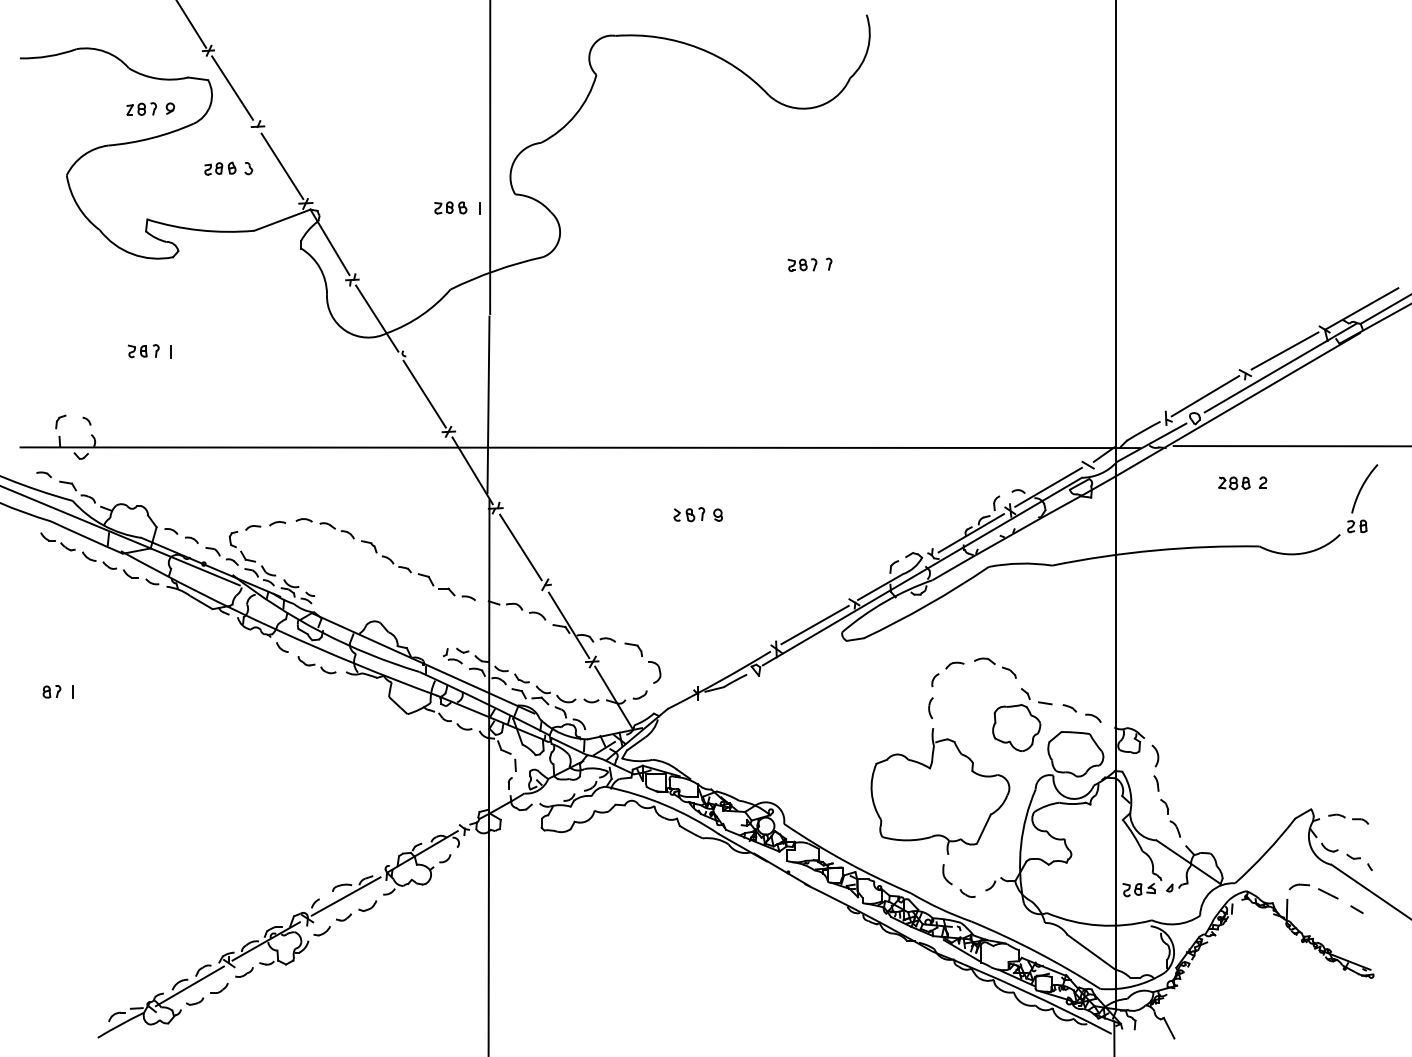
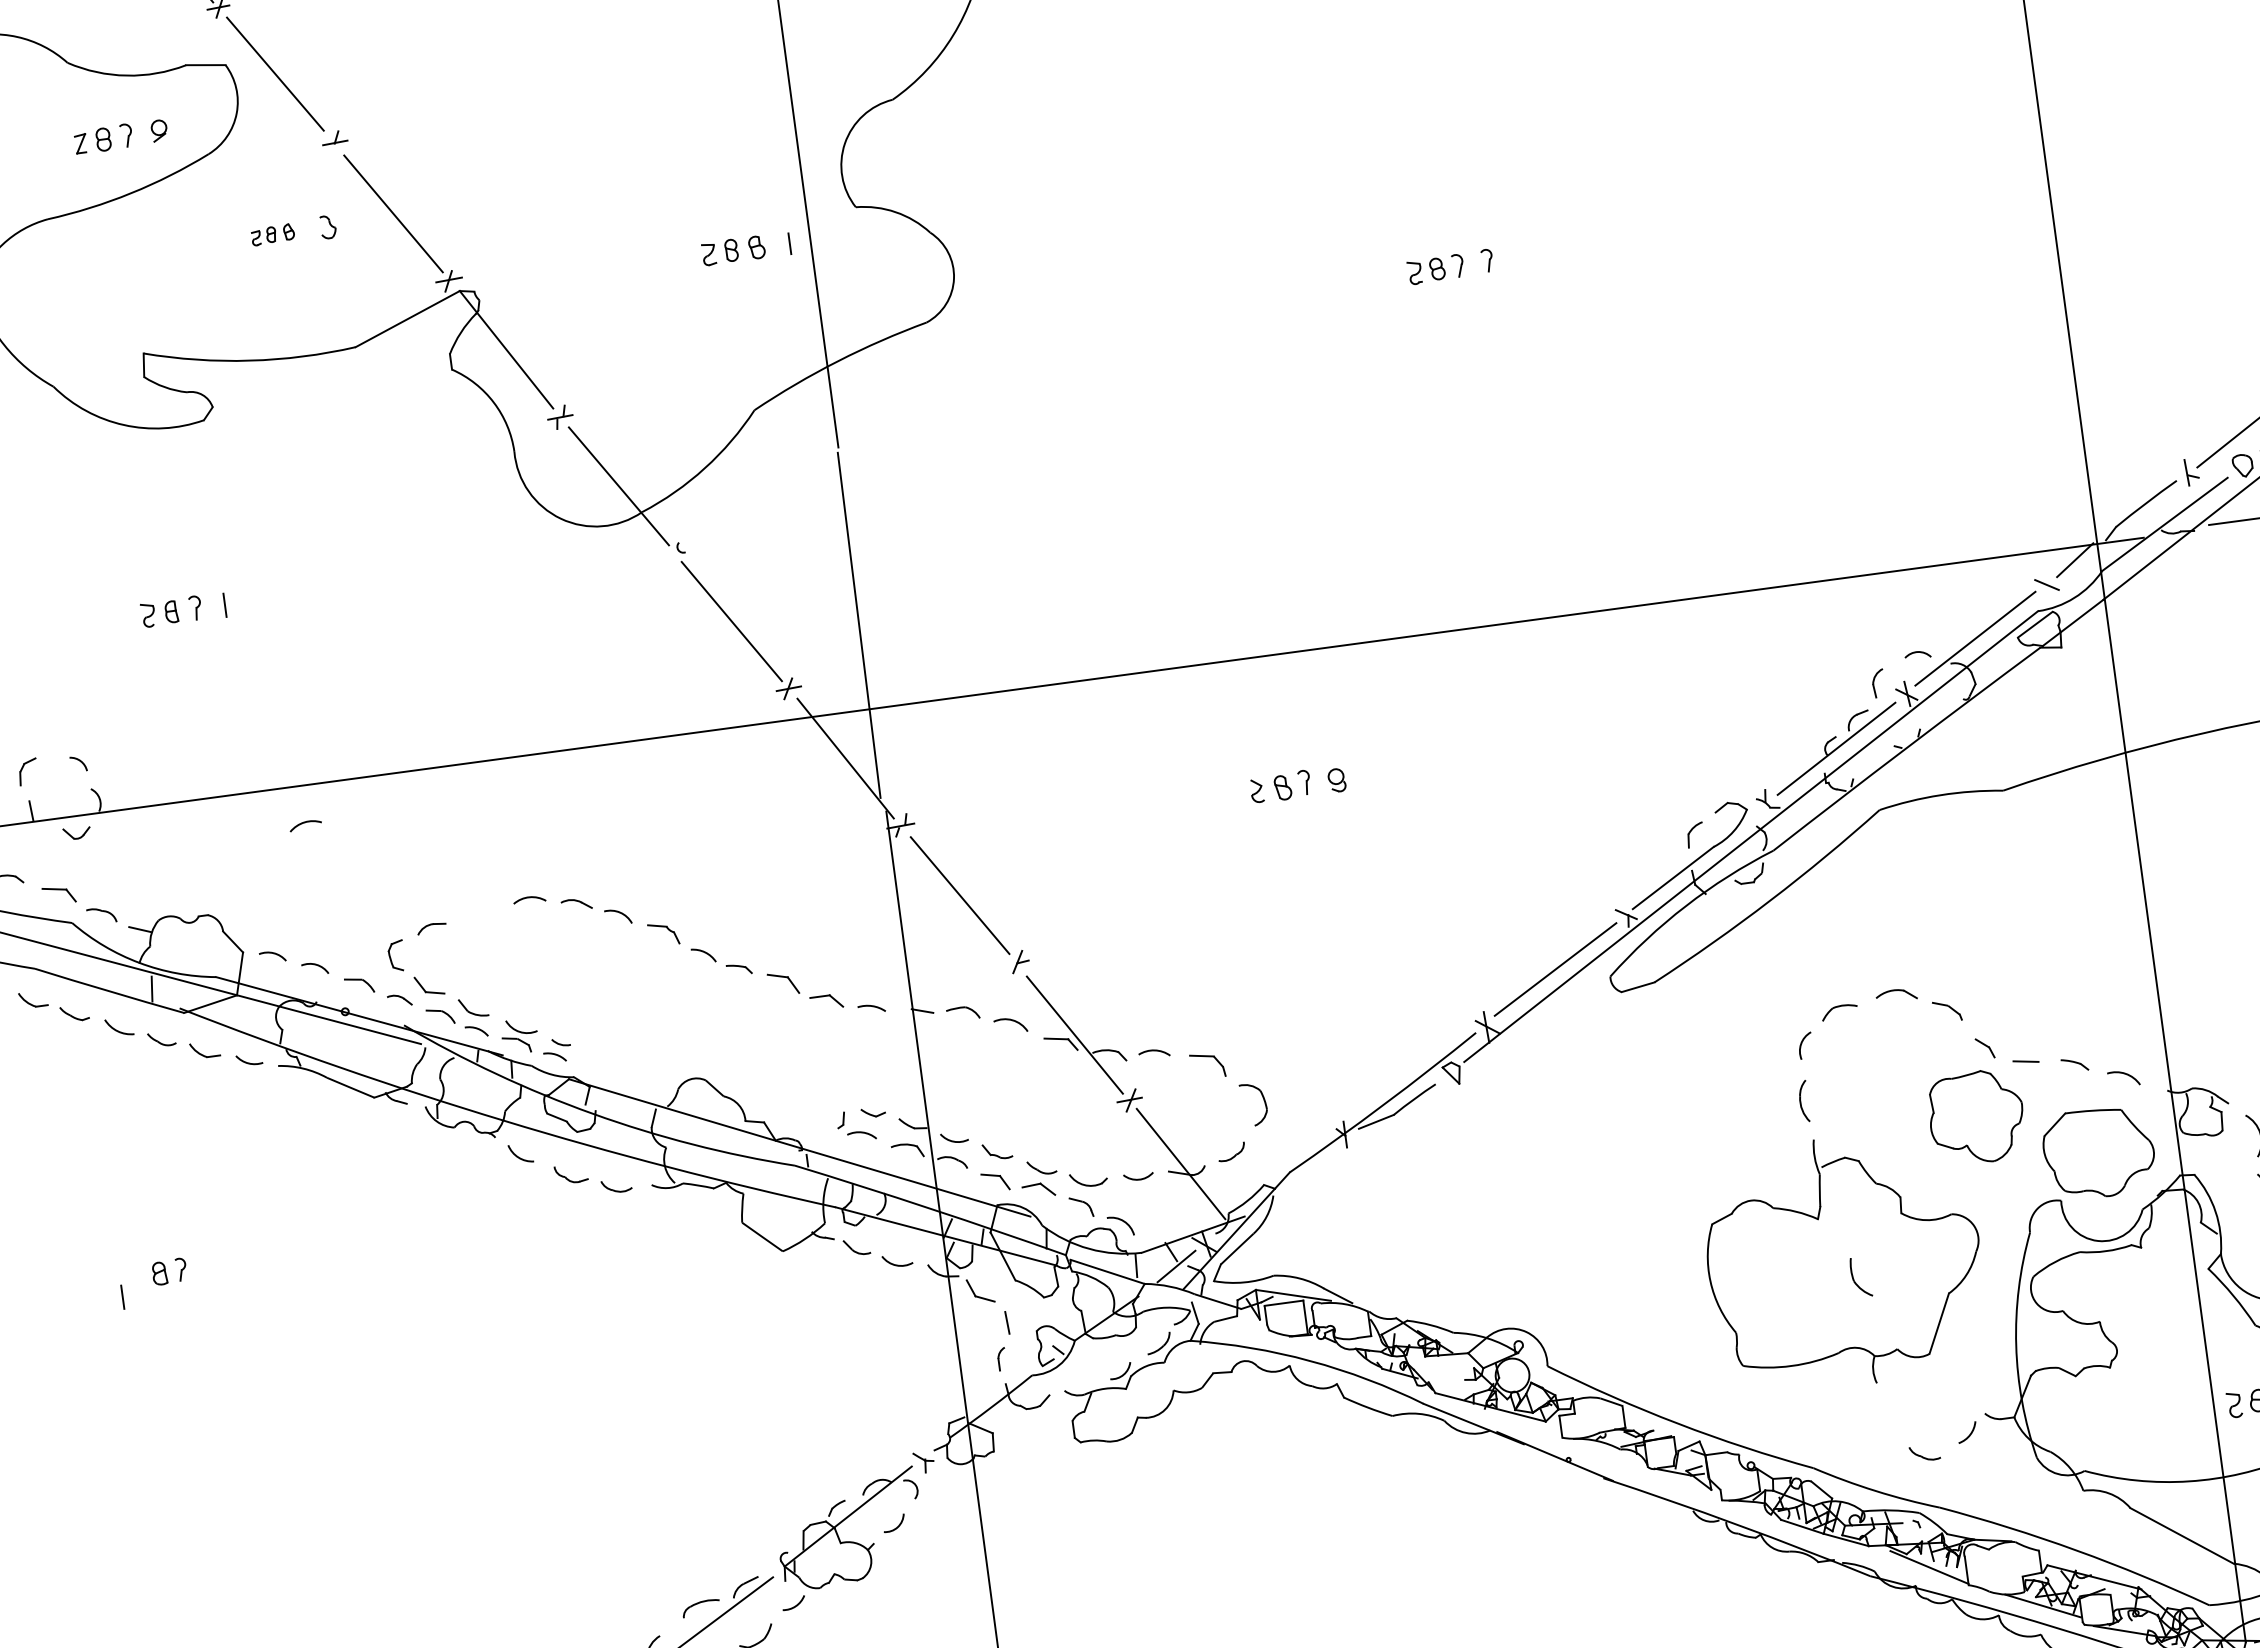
part: (220, 168) -> (273, 234), size x0.7
arc: (277, 523) -> (305, 825), moved
part: (51, 691) -> (168, 1271), moved
part: (947, 874) -> (1860, 1277), moved

